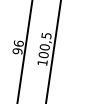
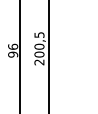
text: (42, 62) -> (39, 62), 100,5 -> 200,5

